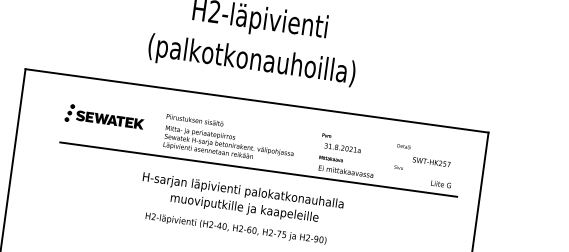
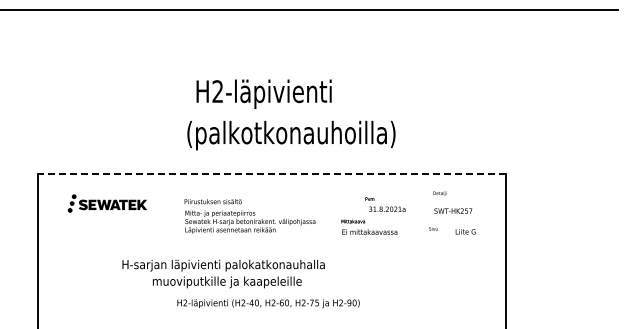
text: (251, 61) -> (291, 135), moved
line: (256, 101) -> (271, 174), solid -> dashed
part: (103, 117) -> (106, 203), moved
text: (341, 143) -> (385, 204), moved
text: (403, 146) -> (439, 193), moved
text: (398, 167) -> (433, 228), moved
line: (258, 169) -> (282, 241), removed
text: (242, 199) -> (223, 273), moved

